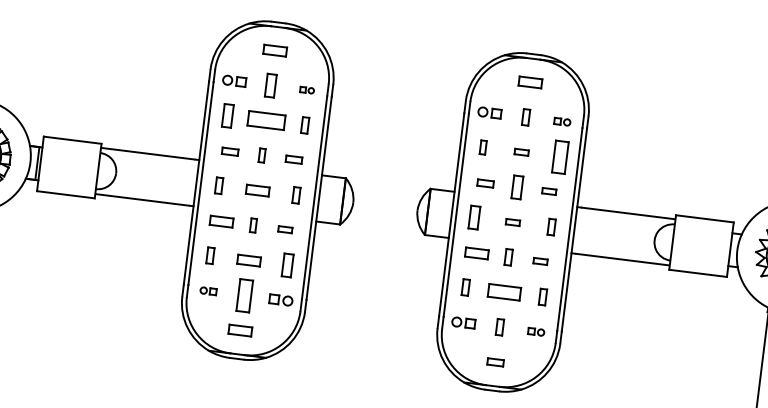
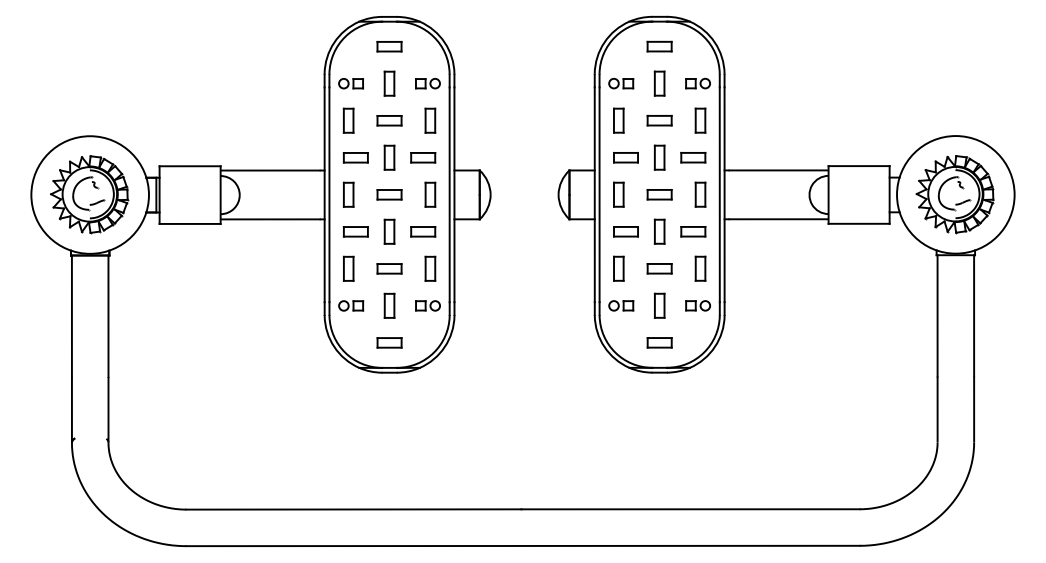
part: (306, 89) -> (427, 83), size x1.67
part: (525, 117) -> (659, 83), size x1.43
part: (266, 120) -> (389, 120), size x0.62
part: (561, 121) -> (697, 83), size x1.43
part: (305, 125) -> (430, 120), size x1.43
part: (482, 147) -> (618, 120), size x1.67
part: (230, 151) -> (355, 157), size x1.43
part: (521, 152) -> (659, 120), size x1.67
part: (262, 155) -> (389, 157), size x1.67
part: (560, 157) -> (700, 120), size x0.71
part: (294, 159) -> (423, 157), size x1.43
part: (485, 183) -> (625, 157), size x1.43
part: (219, 185) -> (348, 194), size x1.43
part: (549, 191) -> (693, 157), size x1.67
part: (296, 195) -> (430, 194), size x1.43
part: (512, 222) -> (659, 194), size x1.67
part: (253, 225) -> (389, 231), size x1.67
part: (551, 226) -> (700, 194), size x1.43
part: (285, 229) -> (423, 231), size x1.67
part: (210, 255) -> (348, 268), size x1.43
part: (508, 257) -> (659, 231), size x1.43
part: (540, 261) -> (693, 231), size x1.67
part: (465, 287) -> (618, 268), size x1.43
part: (208, 290) -> (351, 305), size x1.43
part: (504, 292) -> (659, 268), size x0.71
part: (244, 295) -> (389, 305), size x0.71
part: (542, 296) -> (700, 268), size x1.43
part: (499, 327) -> (659, 305), size x1.43
part: (535, 331) -> (697, 305), size x1.43
part: (495, 362) -> (659, 342), size x1.43

